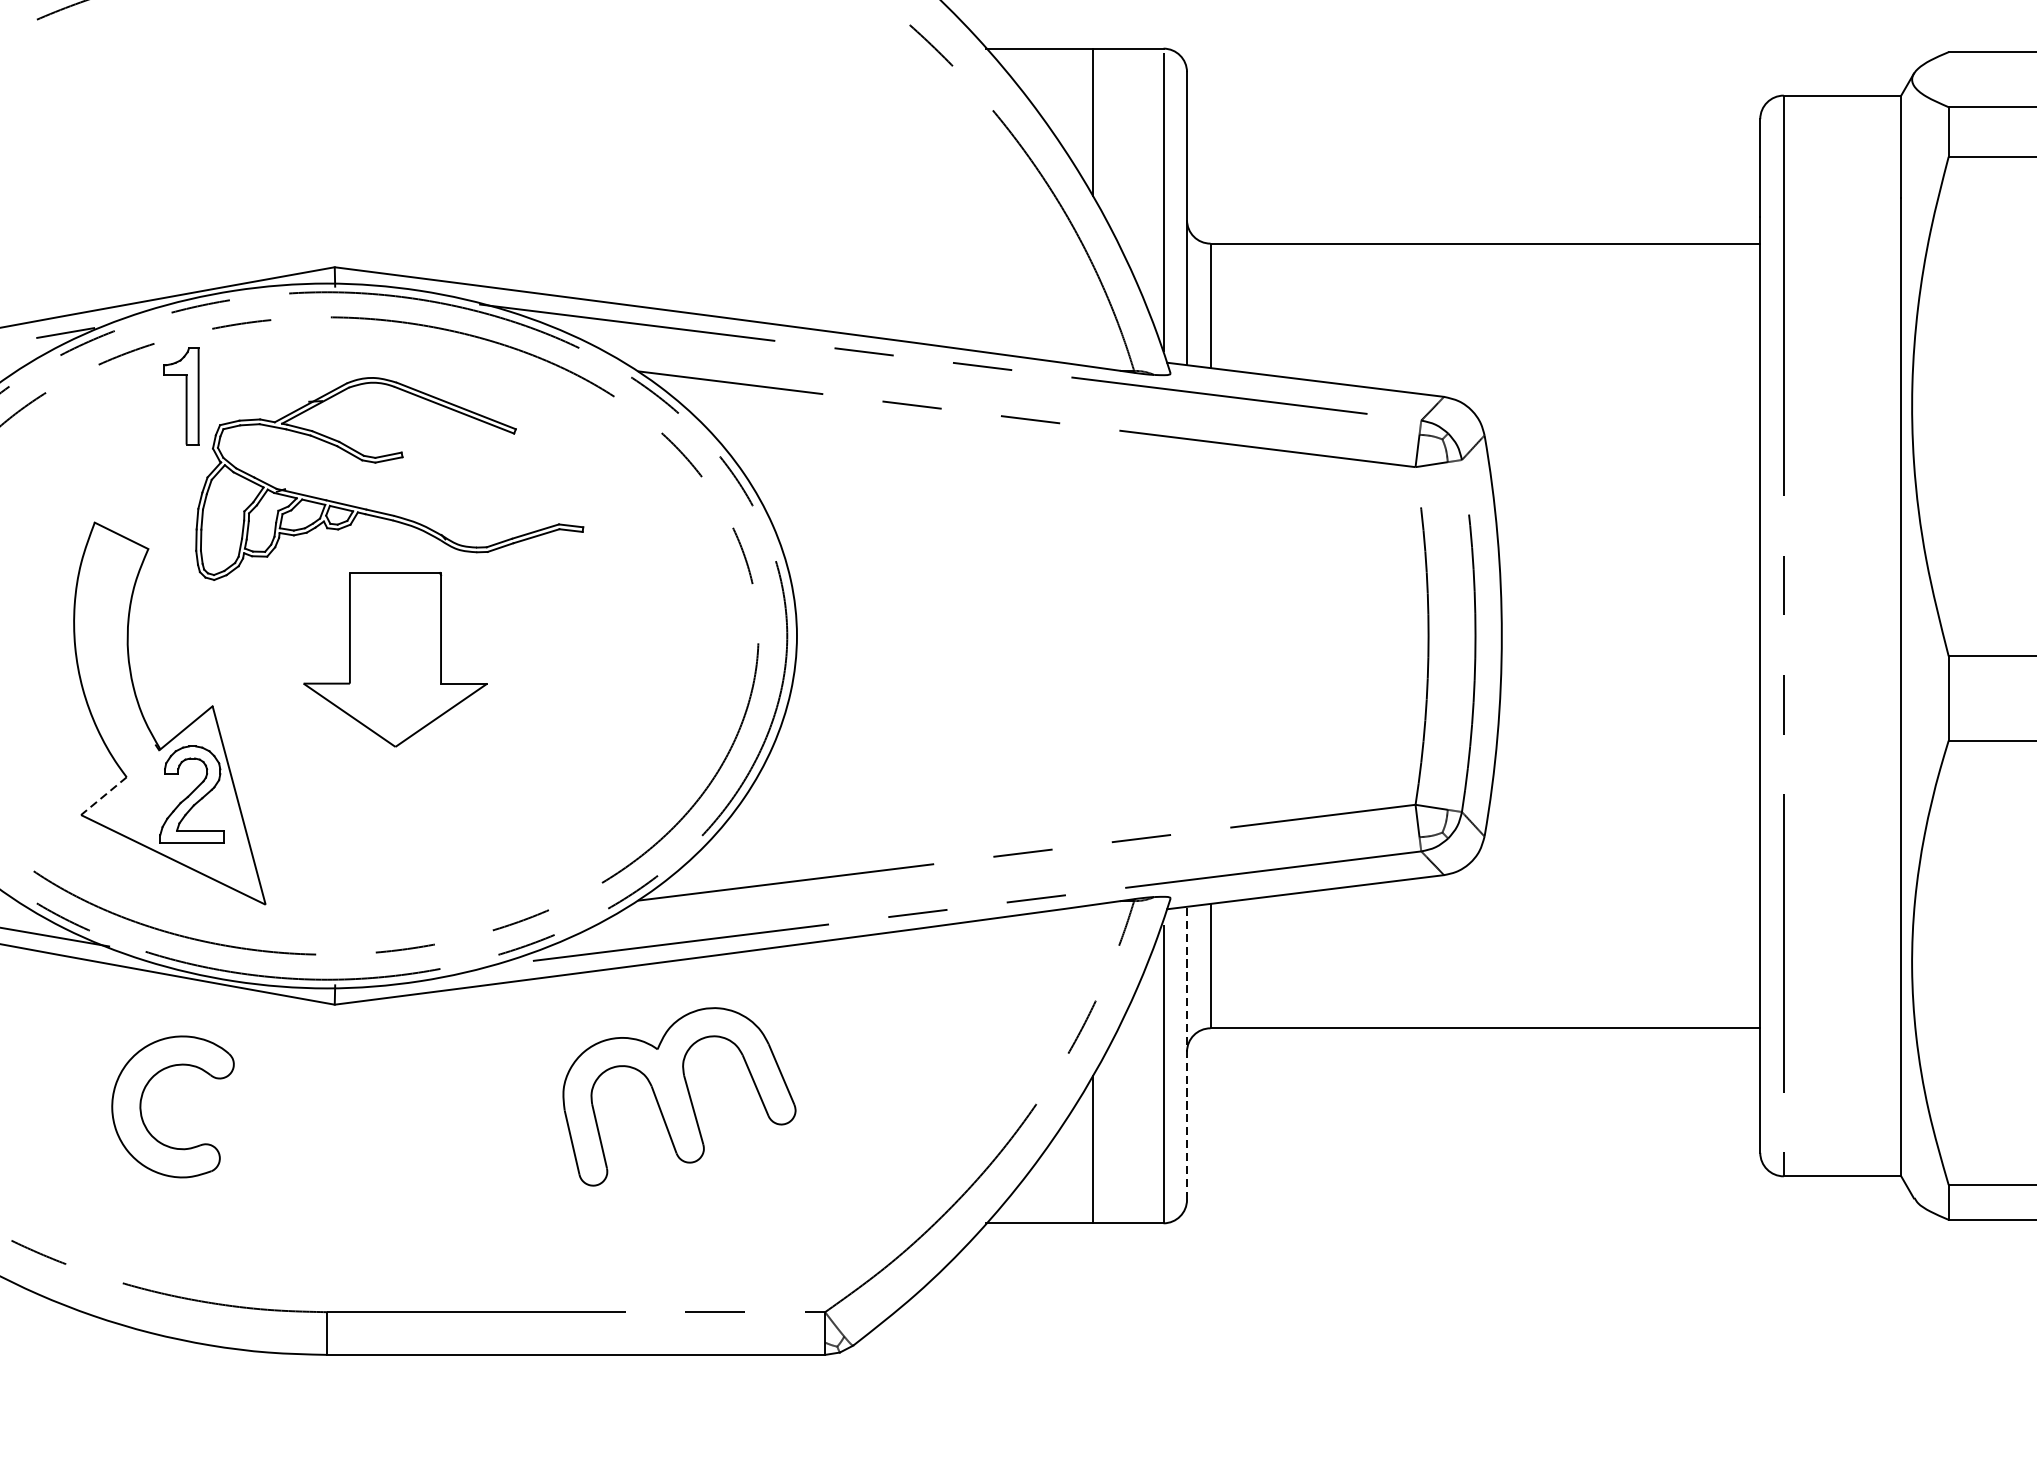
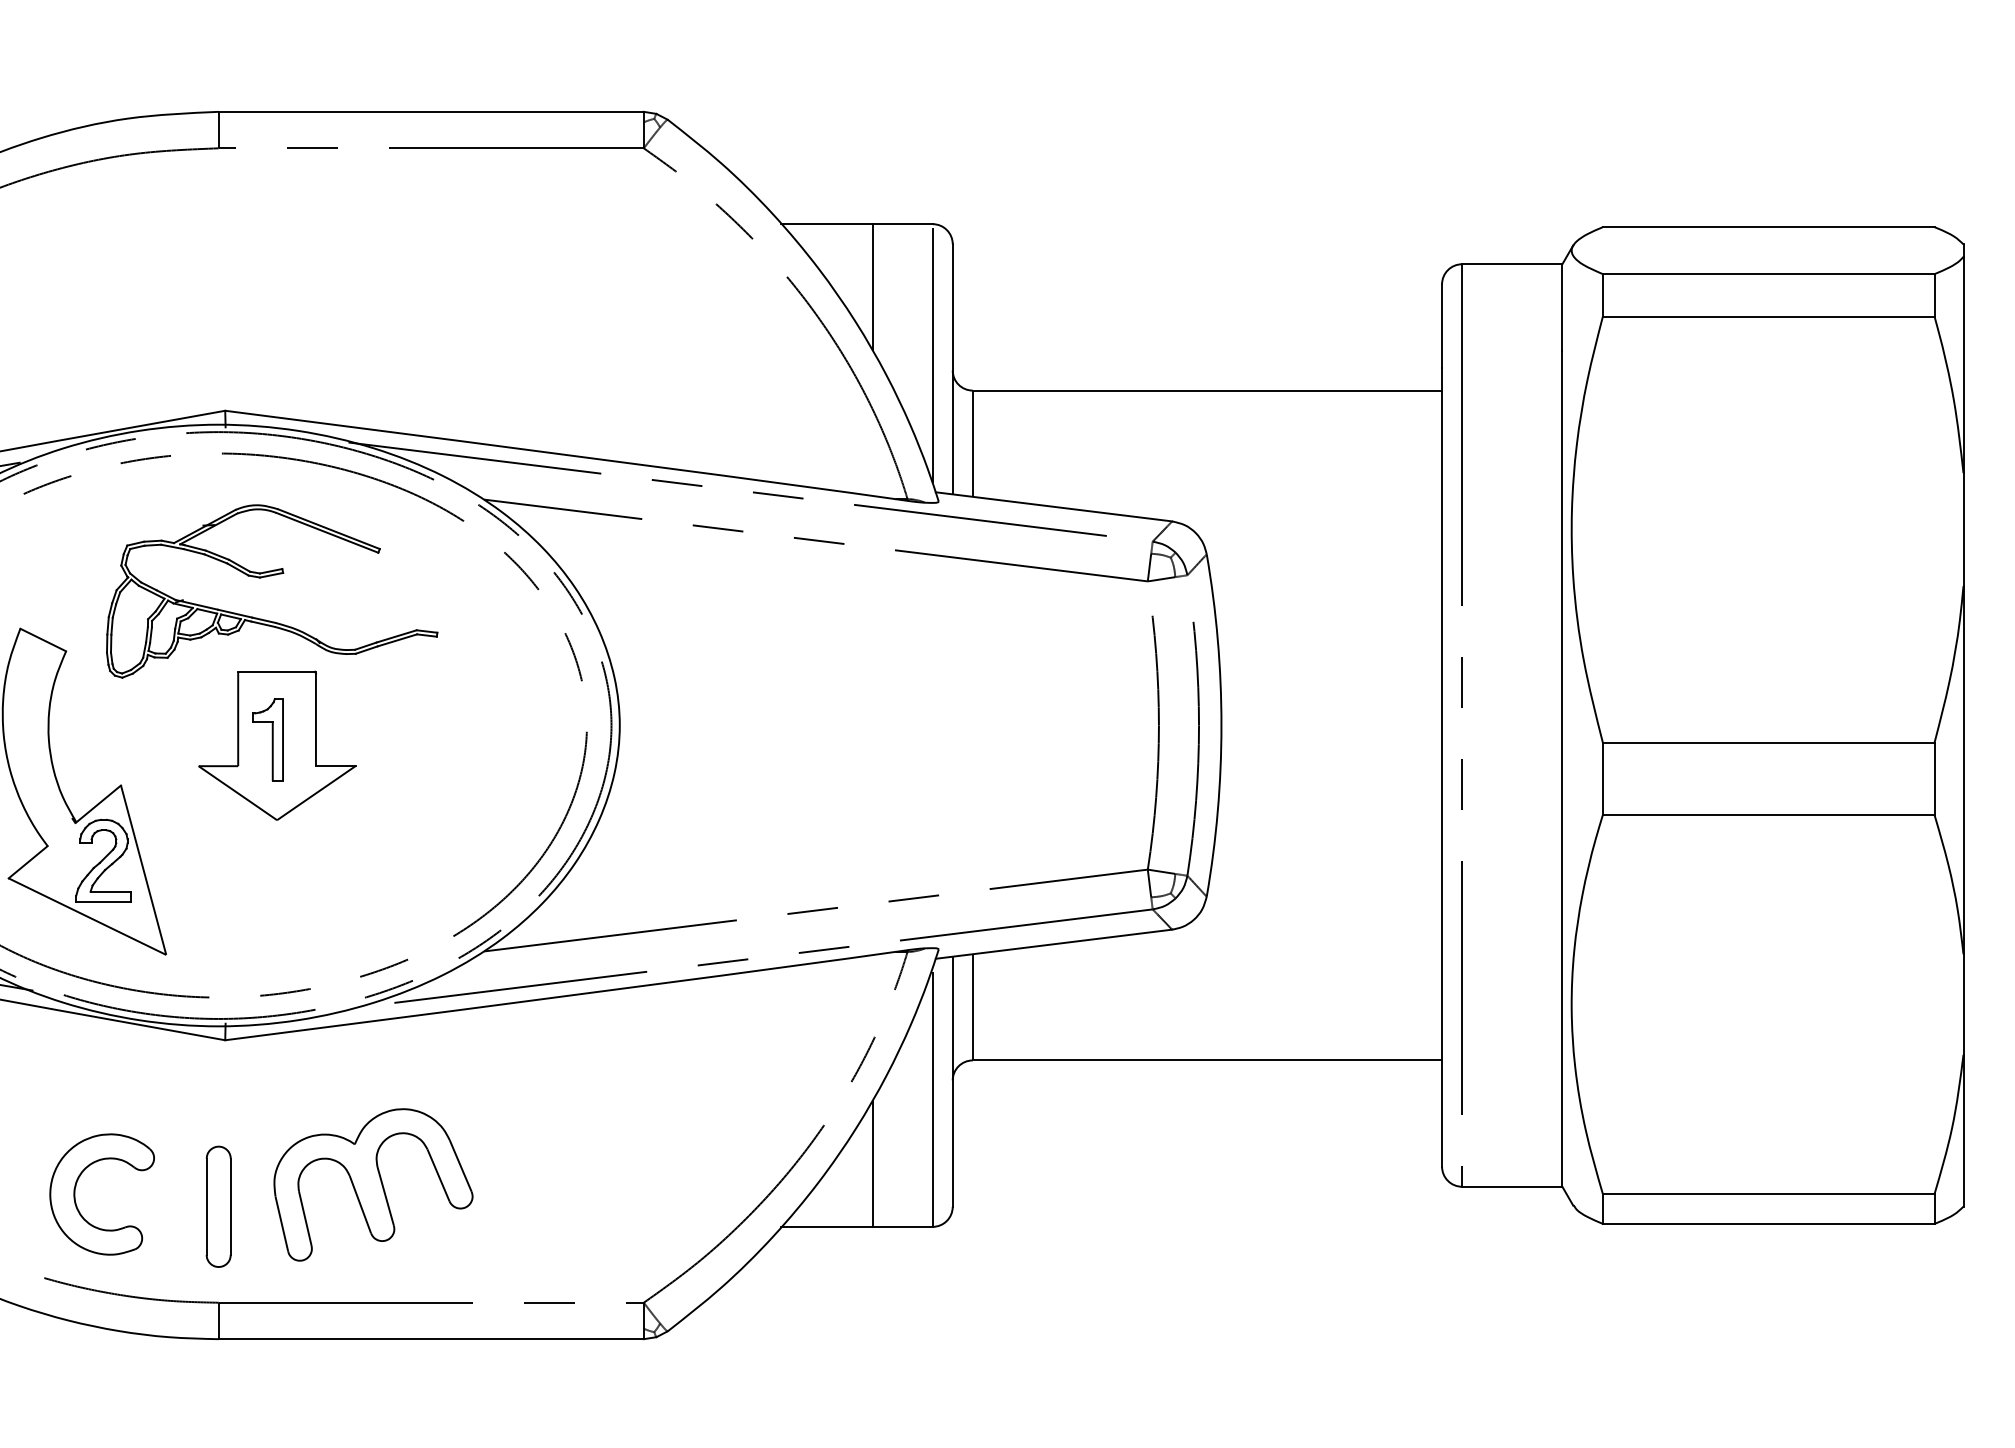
part: (180, 395) -> (267, 739), moved
line: (103, 796) -> (27, 862), dashed -> solid
line: (1186, 1053) -> (952, 1081), dashed -> solid
part: (679, 1096) -> (373, 1184), moved
part: (141, 1106) -> (75, 1194), moved
part: (326, 1199) -> (218, 1206), added

